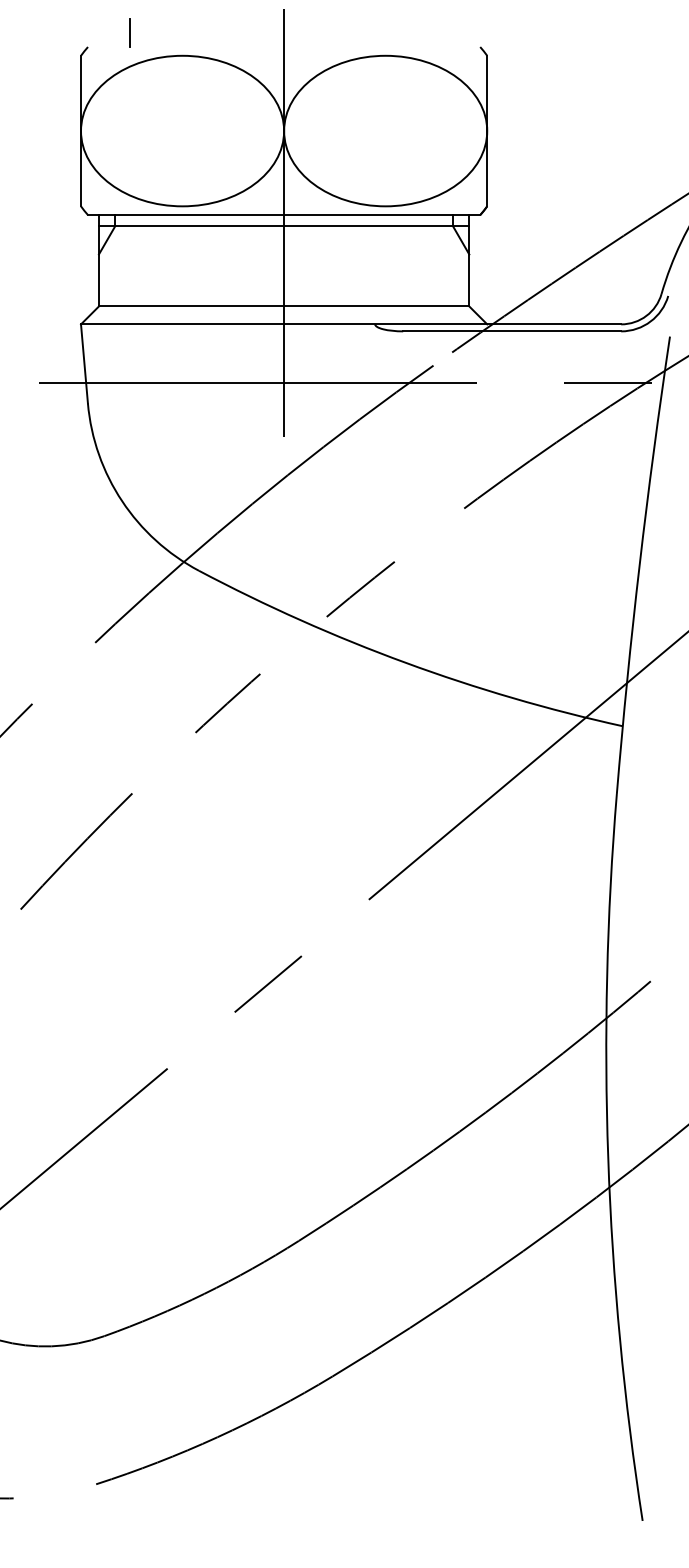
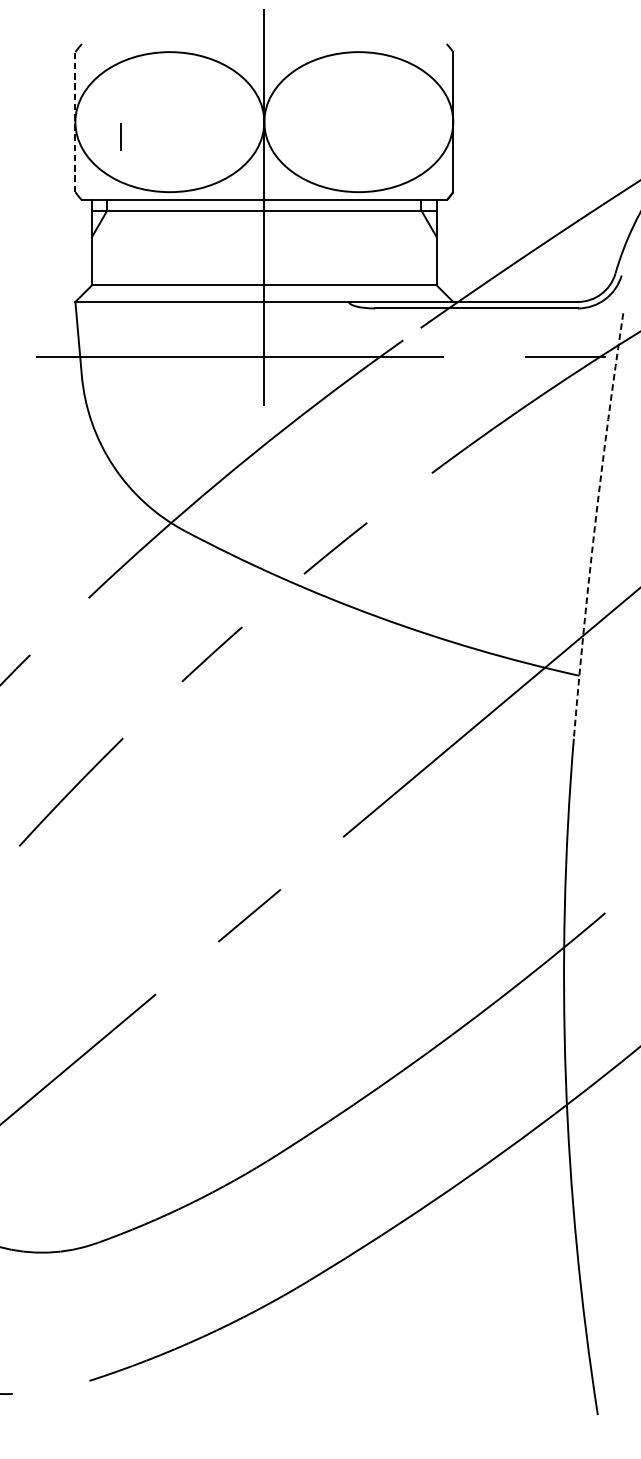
line: (129, 32) -> (120, 136), moved
line: (81, 130) -> (75, 121), solid -> dashed
arc: (639, 564) -> (594, 525), solid -> dashed

